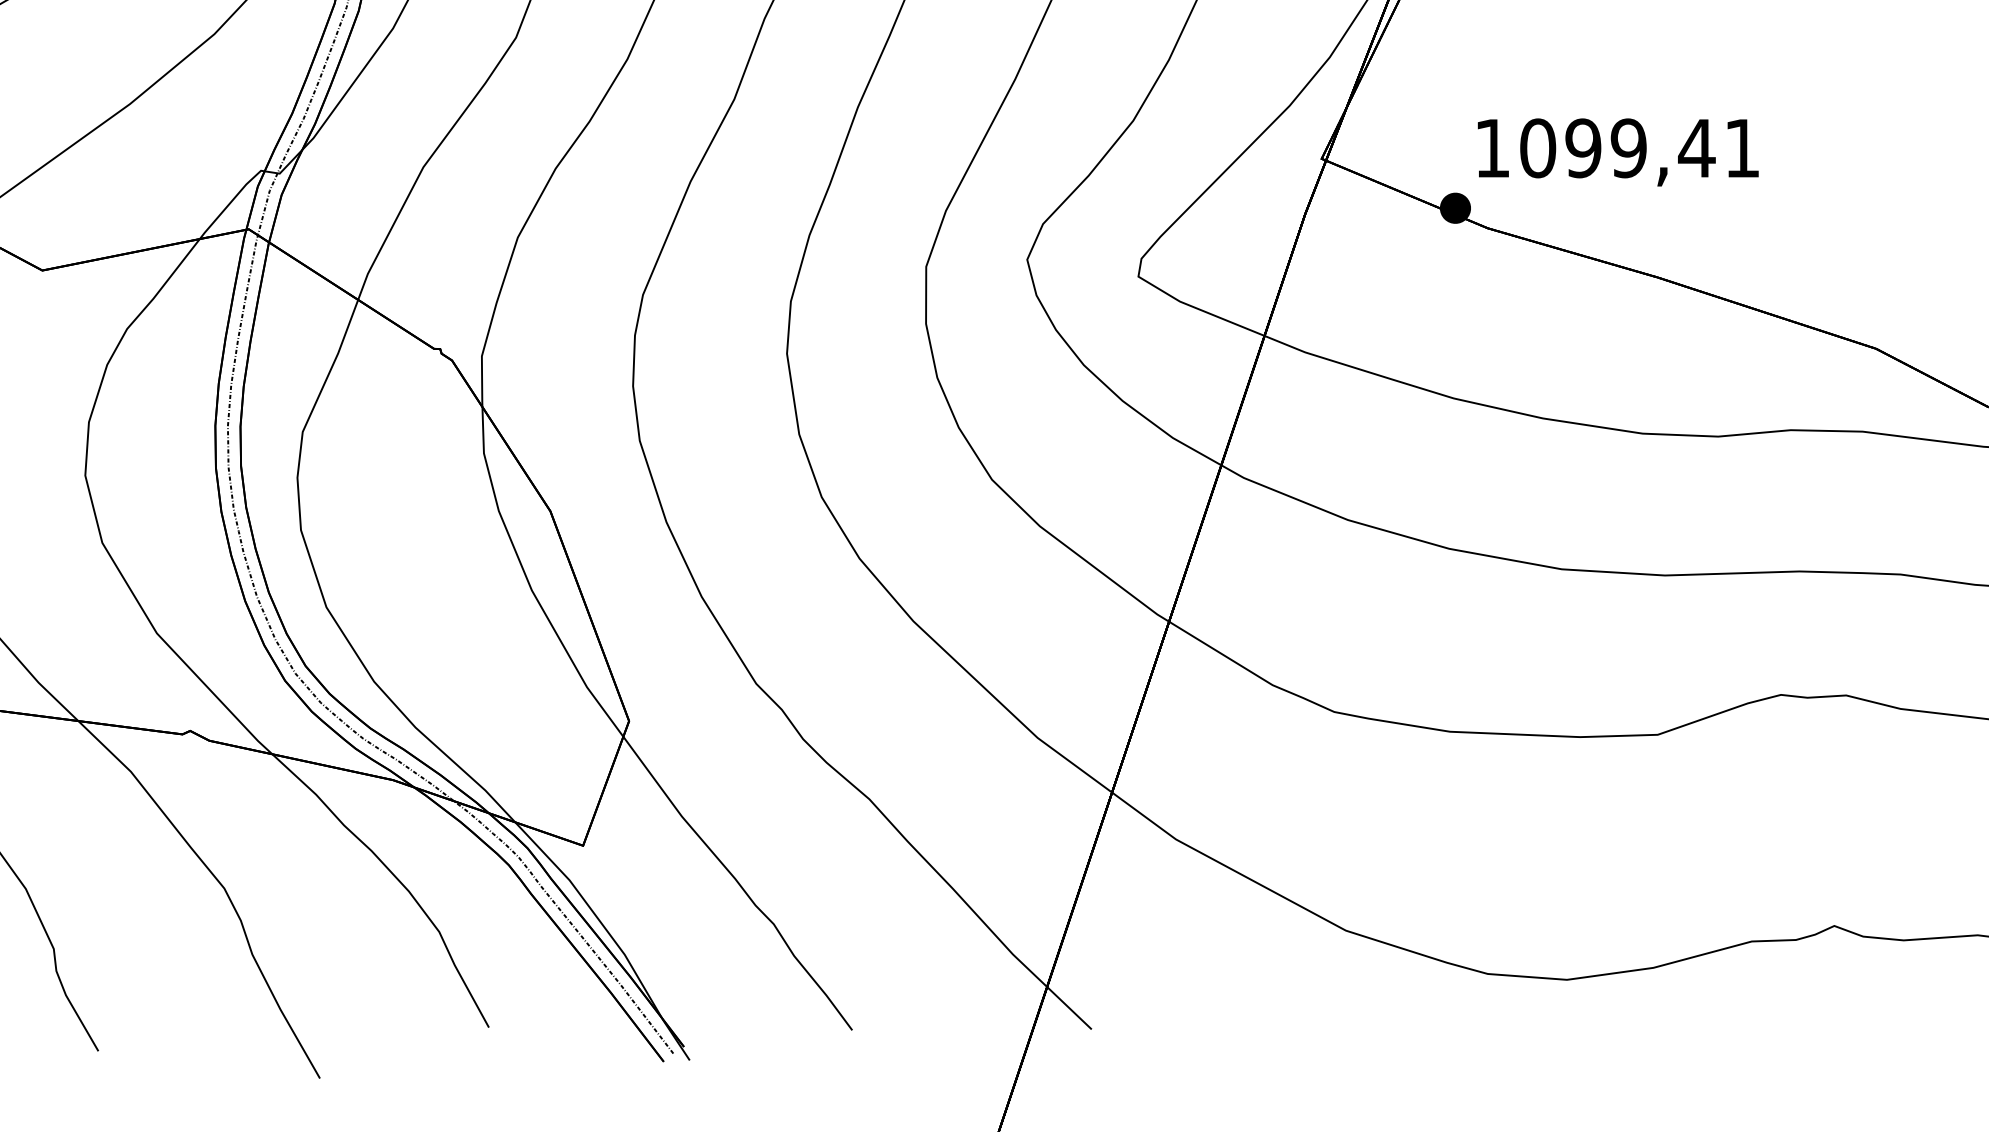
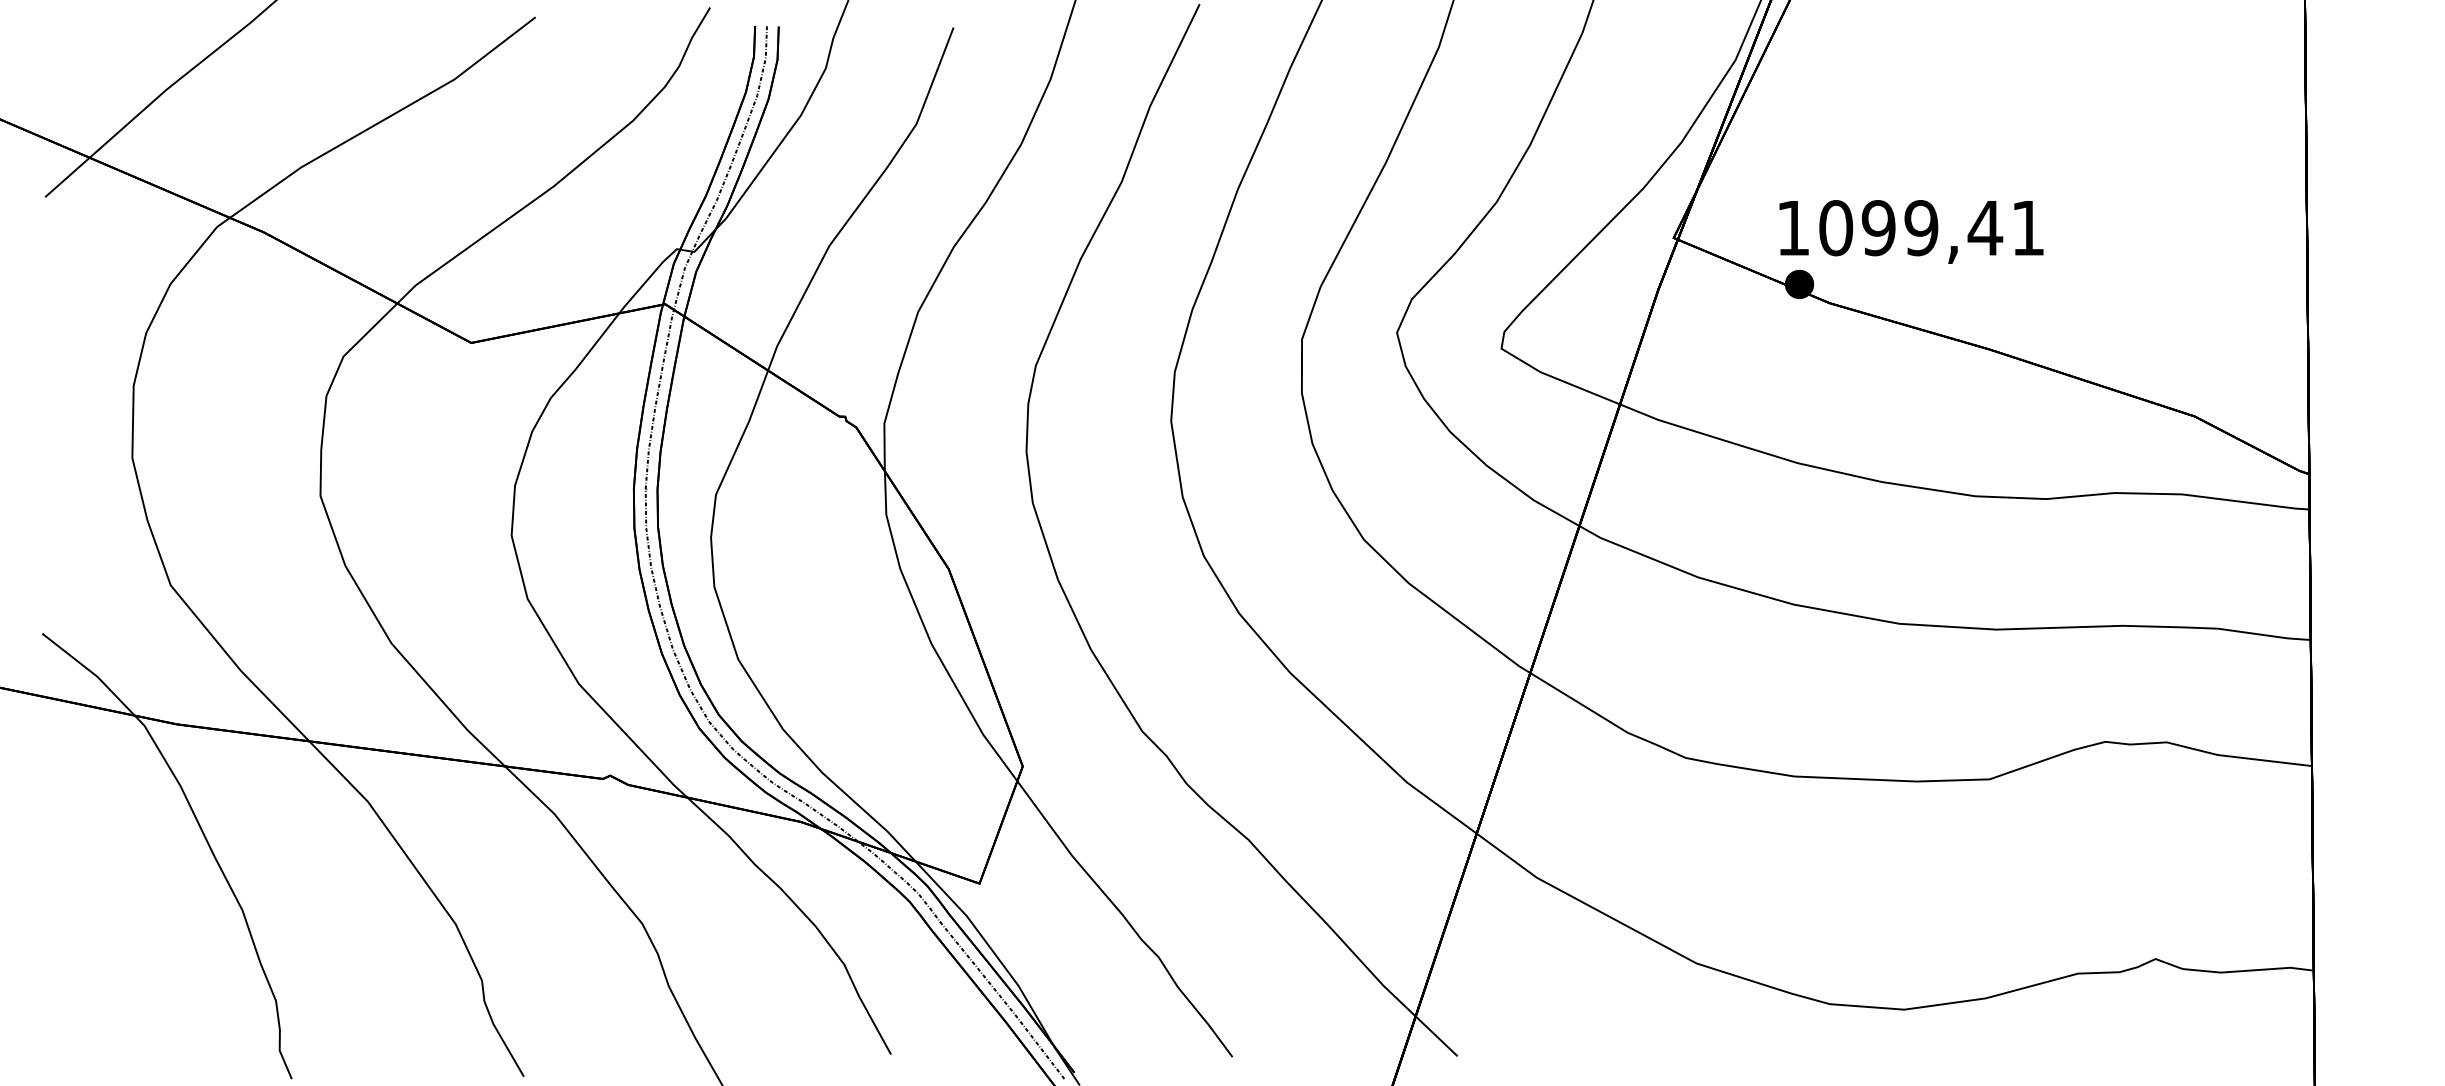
text: (1618, 151) -> (1911, 231), moved

